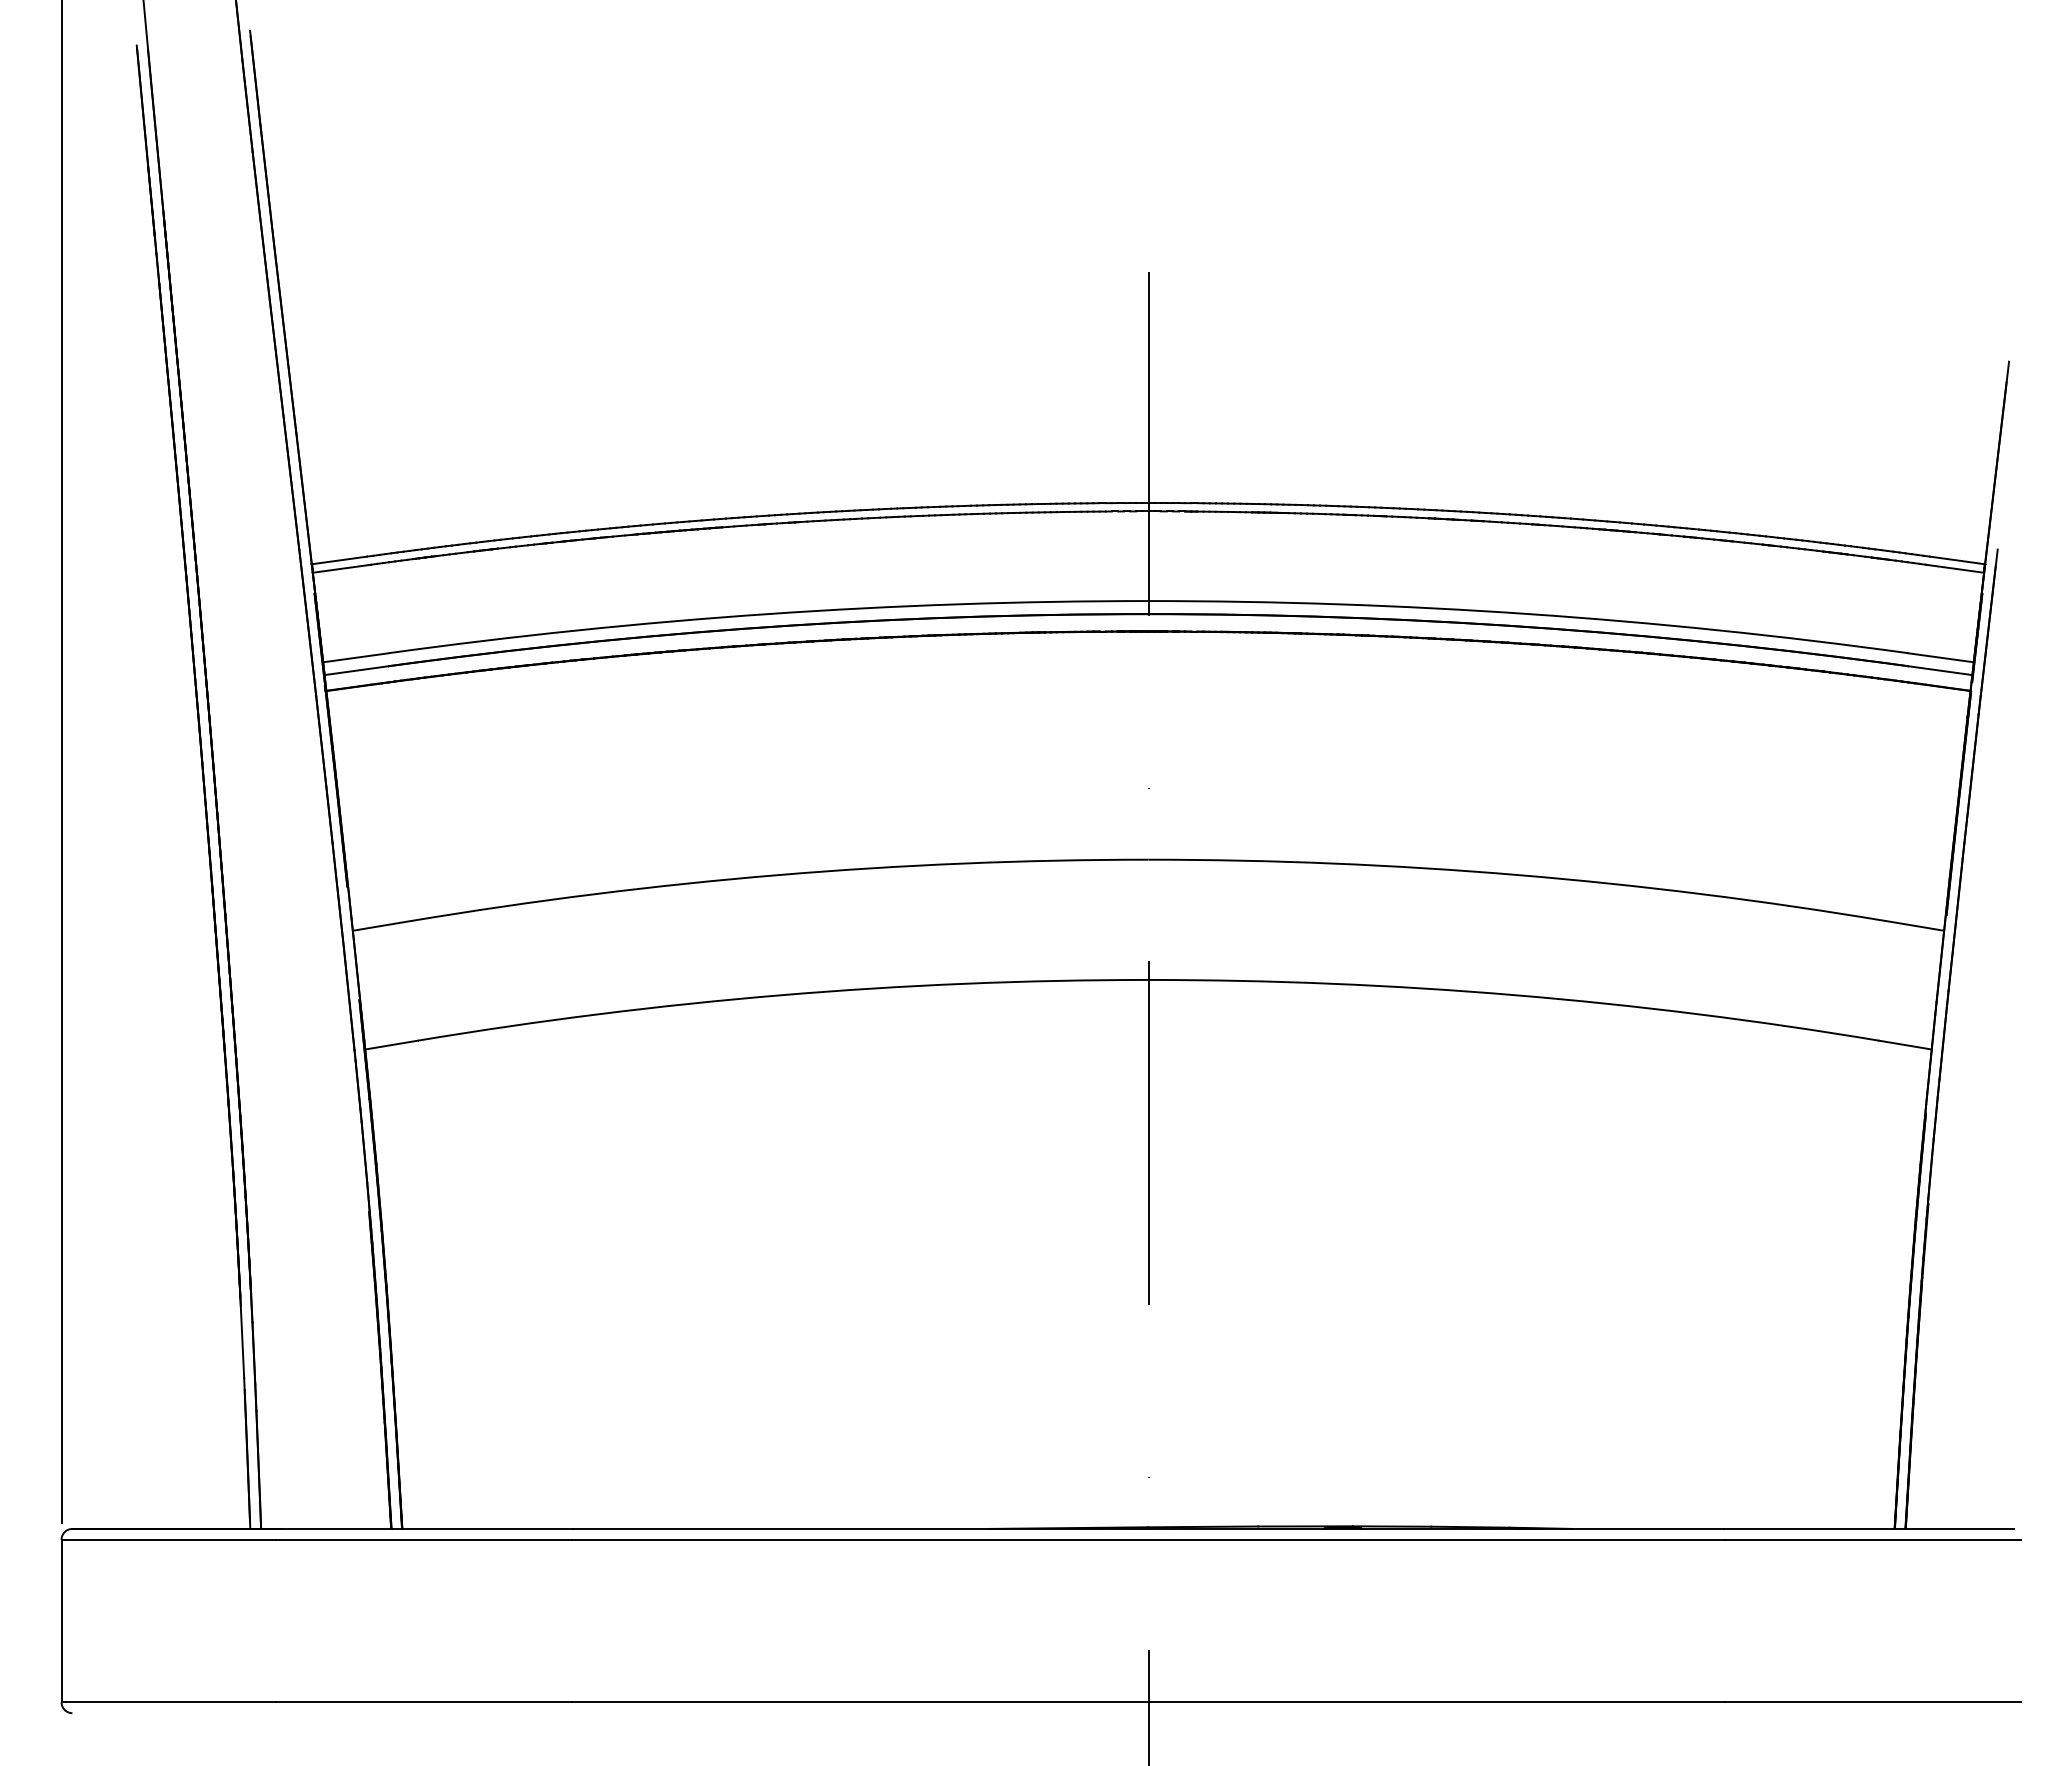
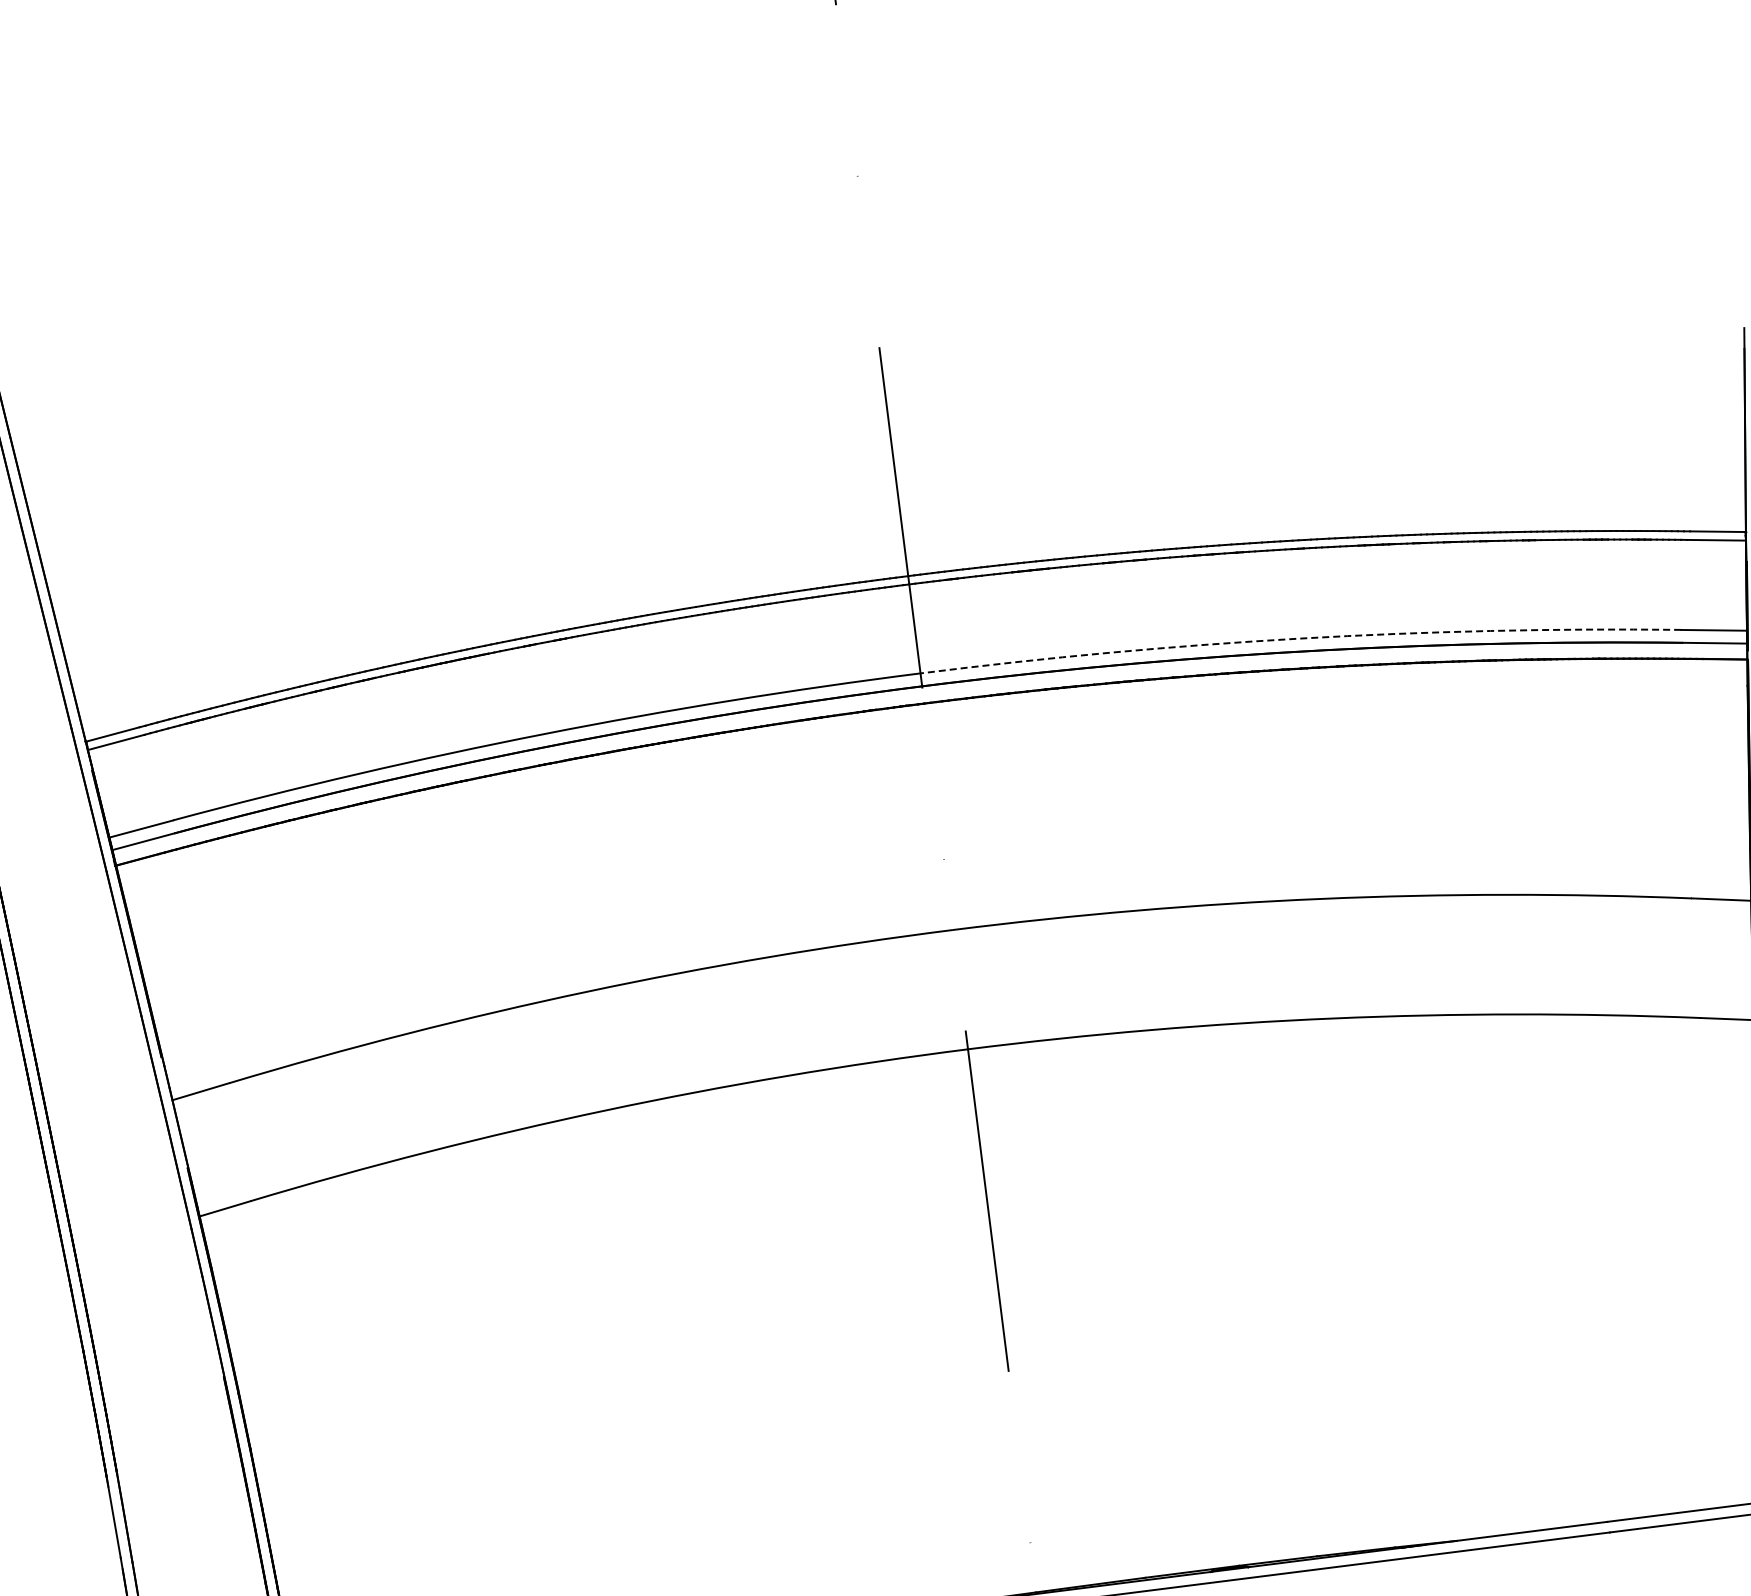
arc: (1529, 614) -> (1300, 638), solid -> dashed

